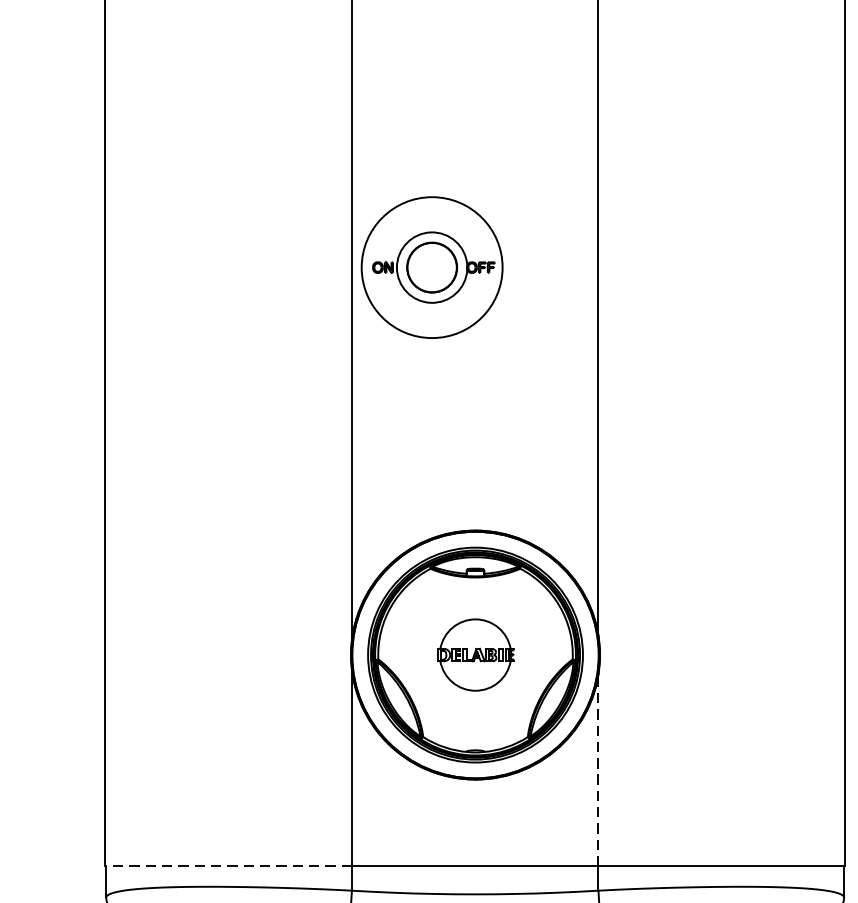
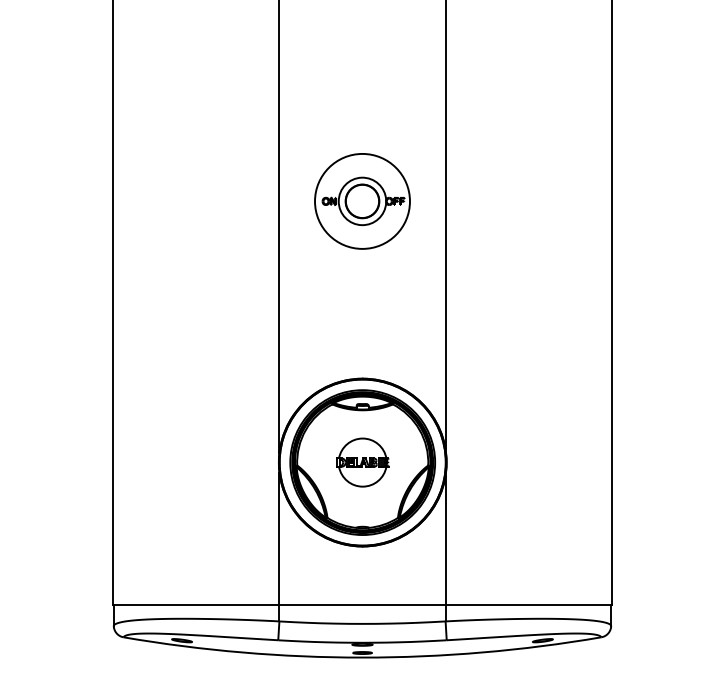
part: (432, 267) -> (362, 201), moved
line: (598, 770) -> (445, 540), dashed -> solid
line: (227, 867) -> (195, 605), dashed -> solid

